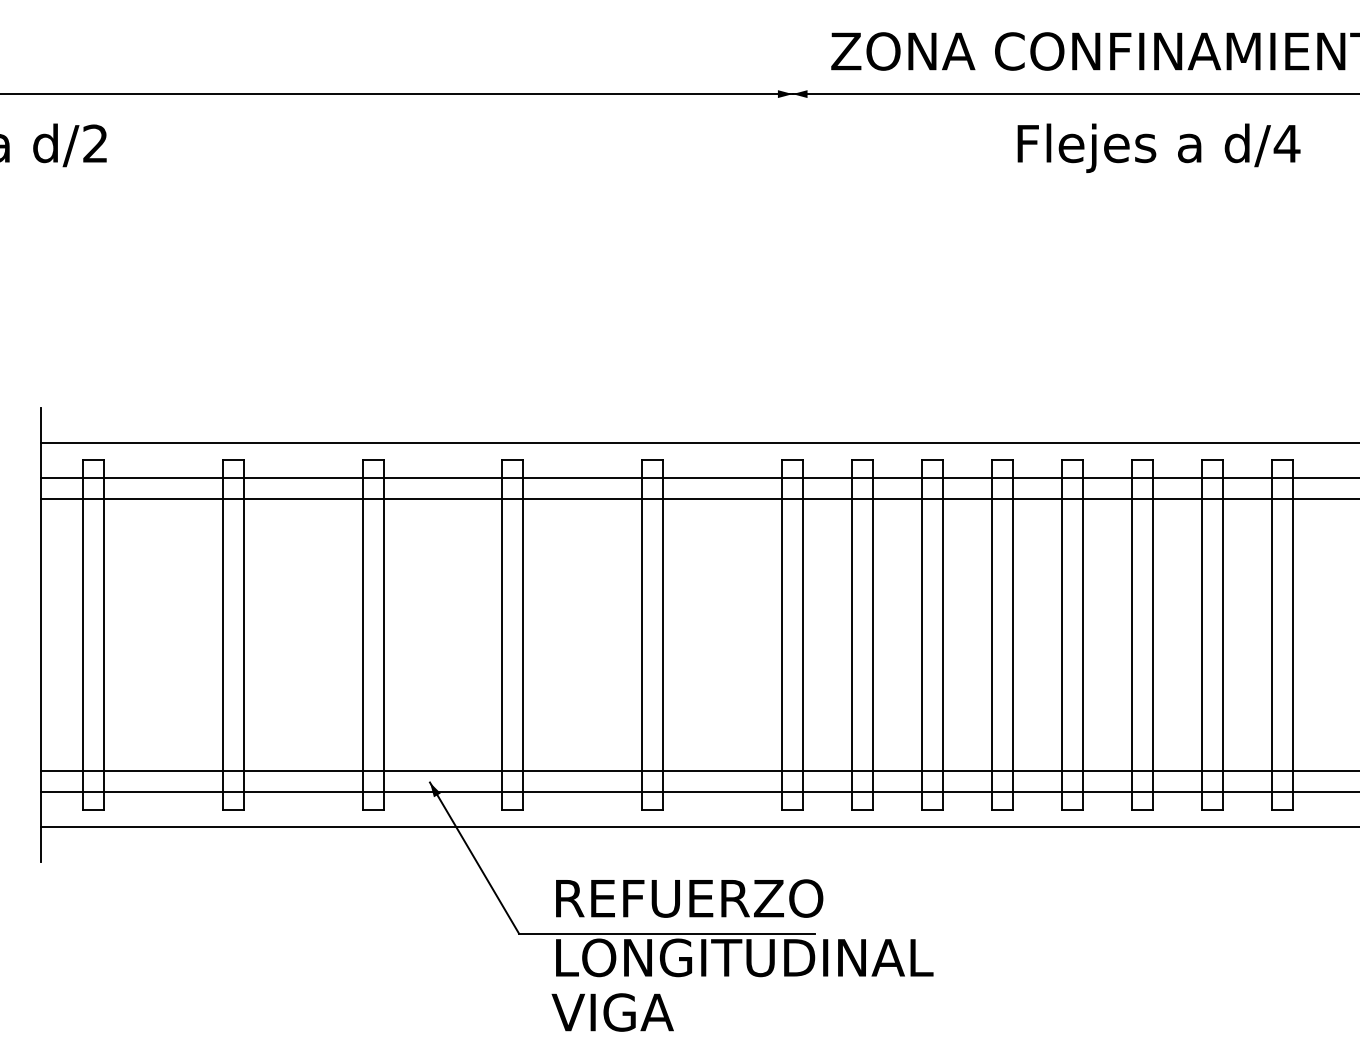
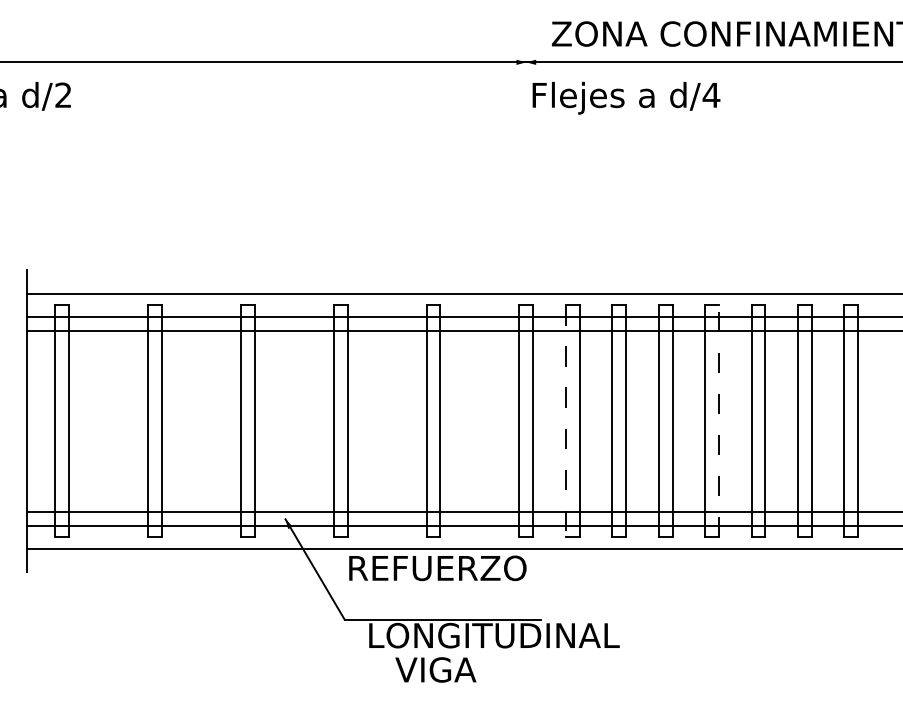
text: (1159, 148) -> (626, 98), moved
line: (1083, 633) -> (719, 420), solid -> dashed
line: (851, 635) -> (565, 421), solid -> dashed
text: (689, 898) -> (437, 568), moved
text: (612, 1011) -> (435, 669), moved

